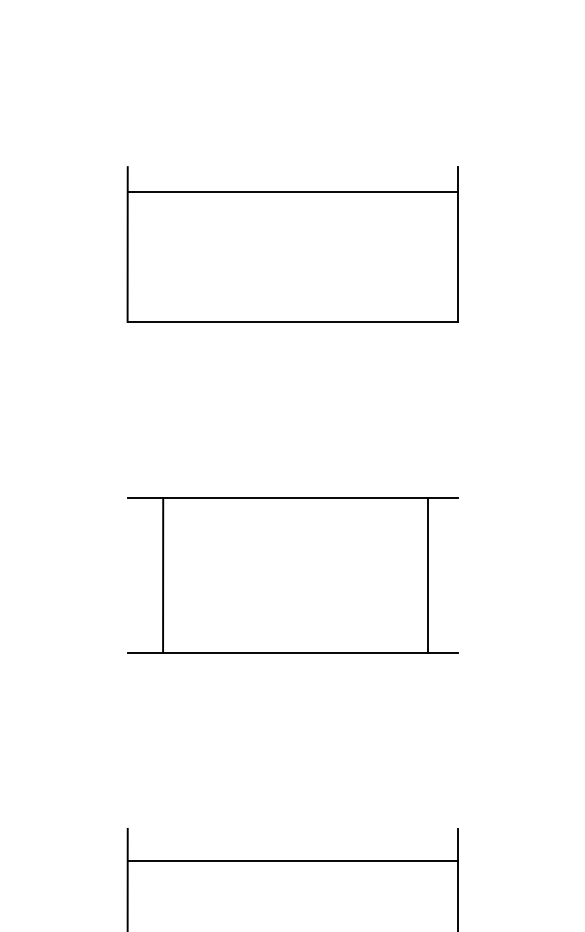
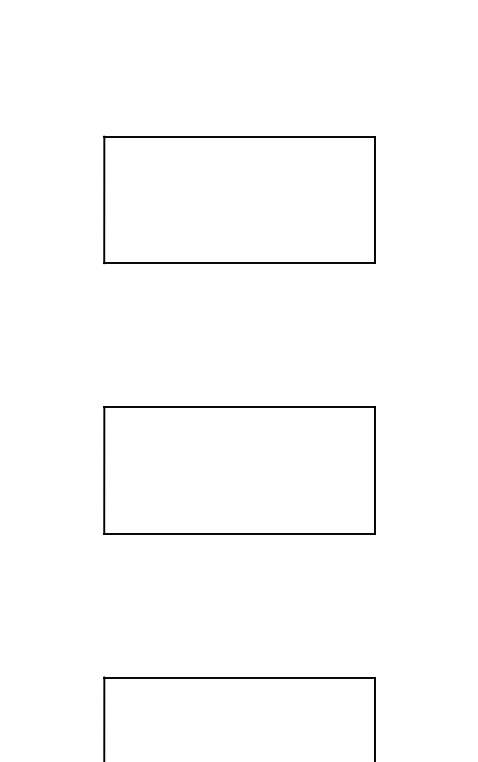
line: (293, 191) -> (239, 136), moved
line: (163, 575) -> (104, 470), moved
line: (427, 575) -> (374, 470), moved
line: (293, 860) -> (239, 677), moved

